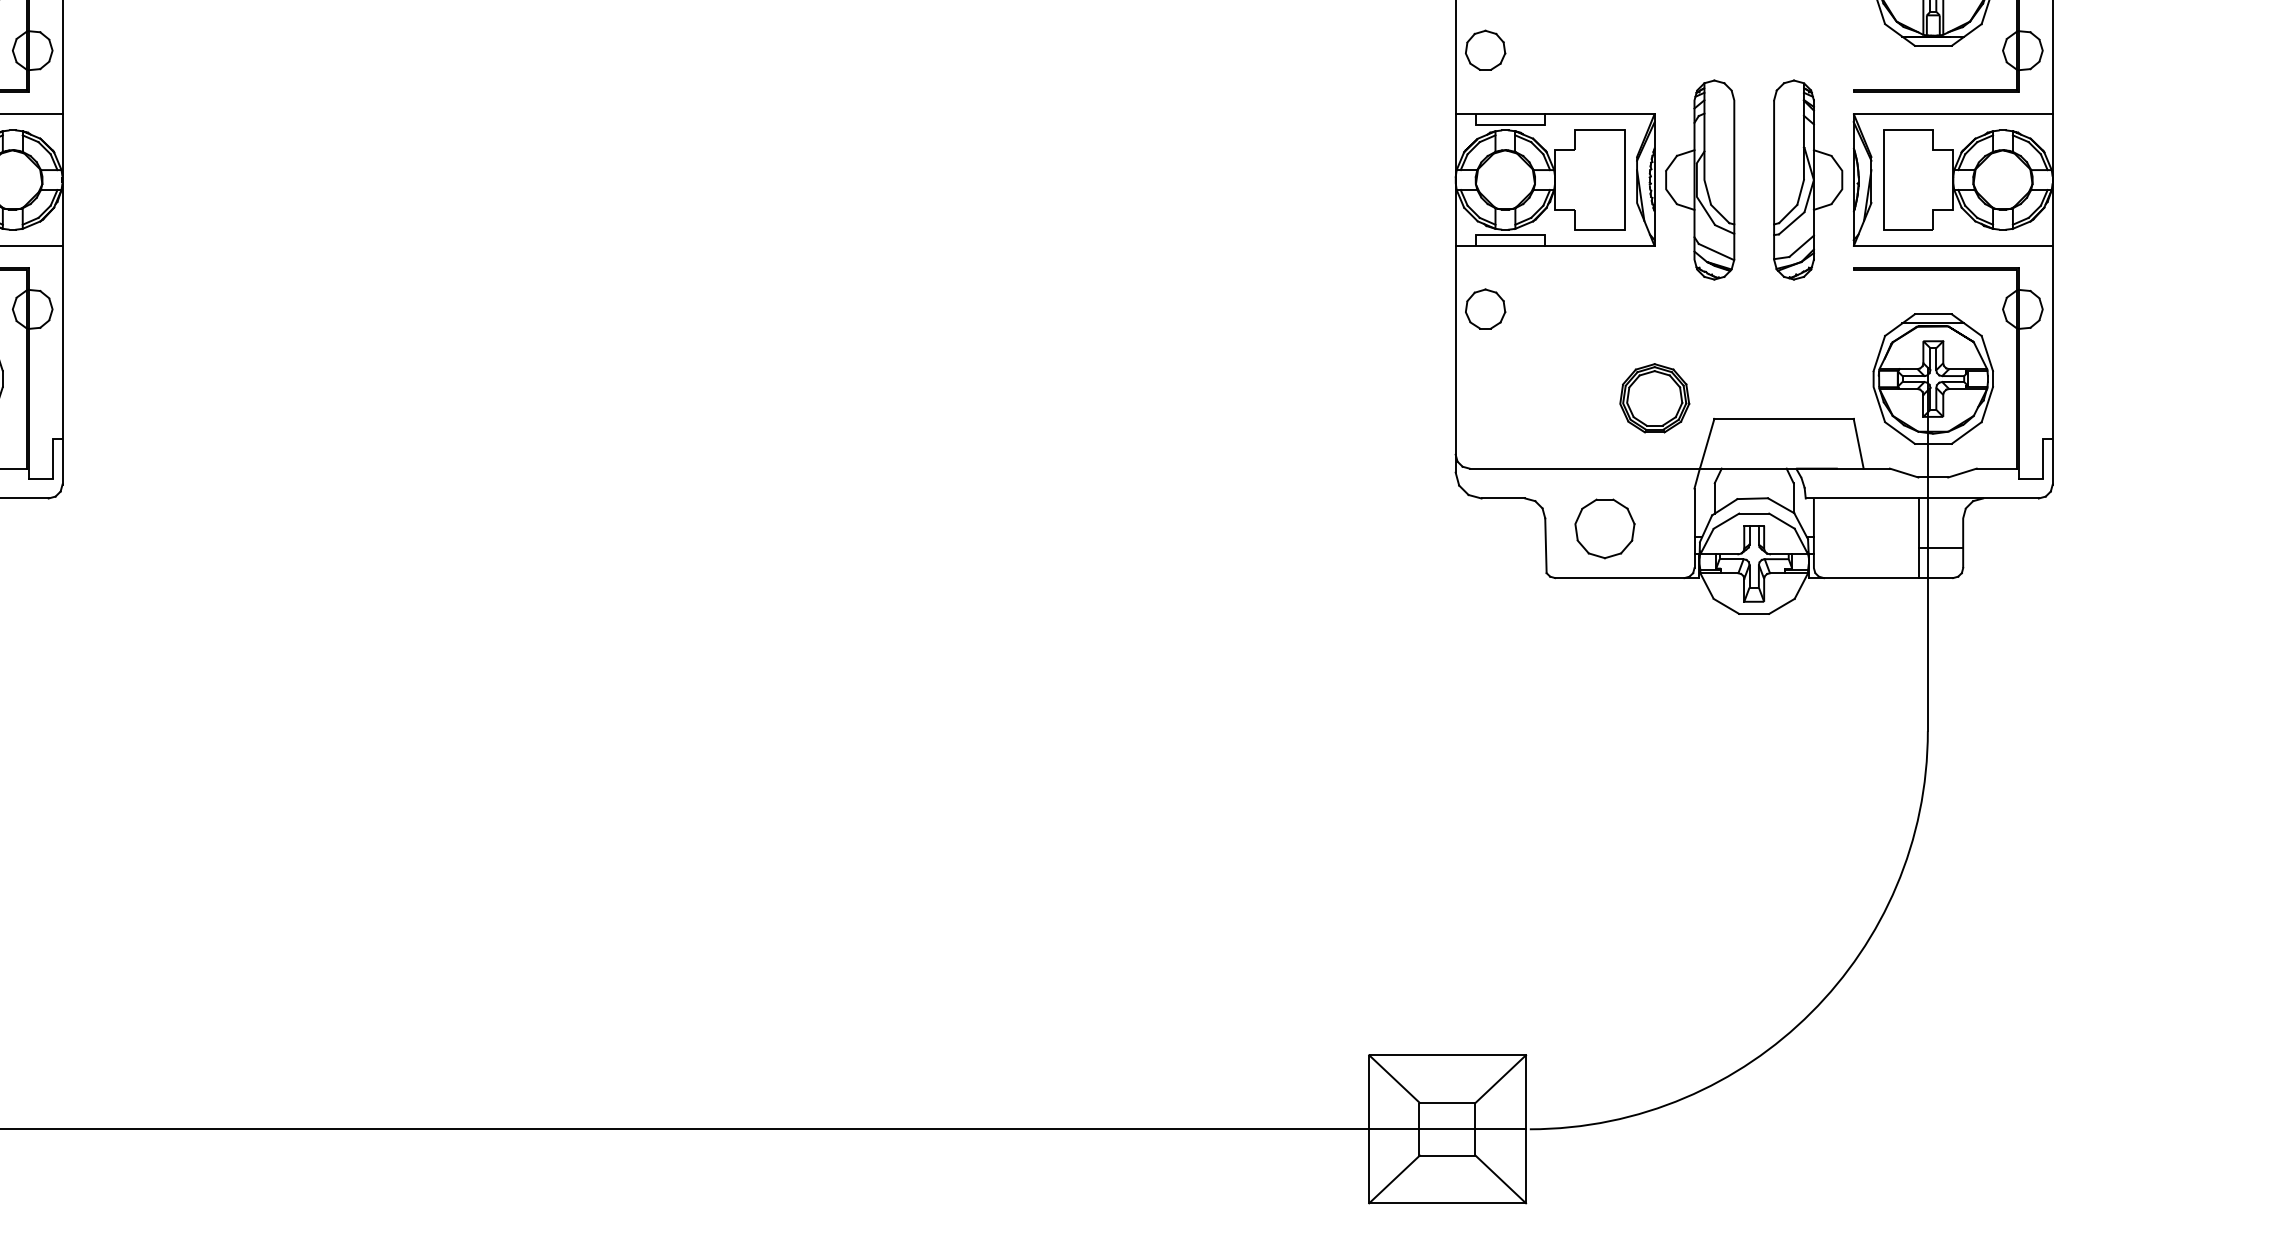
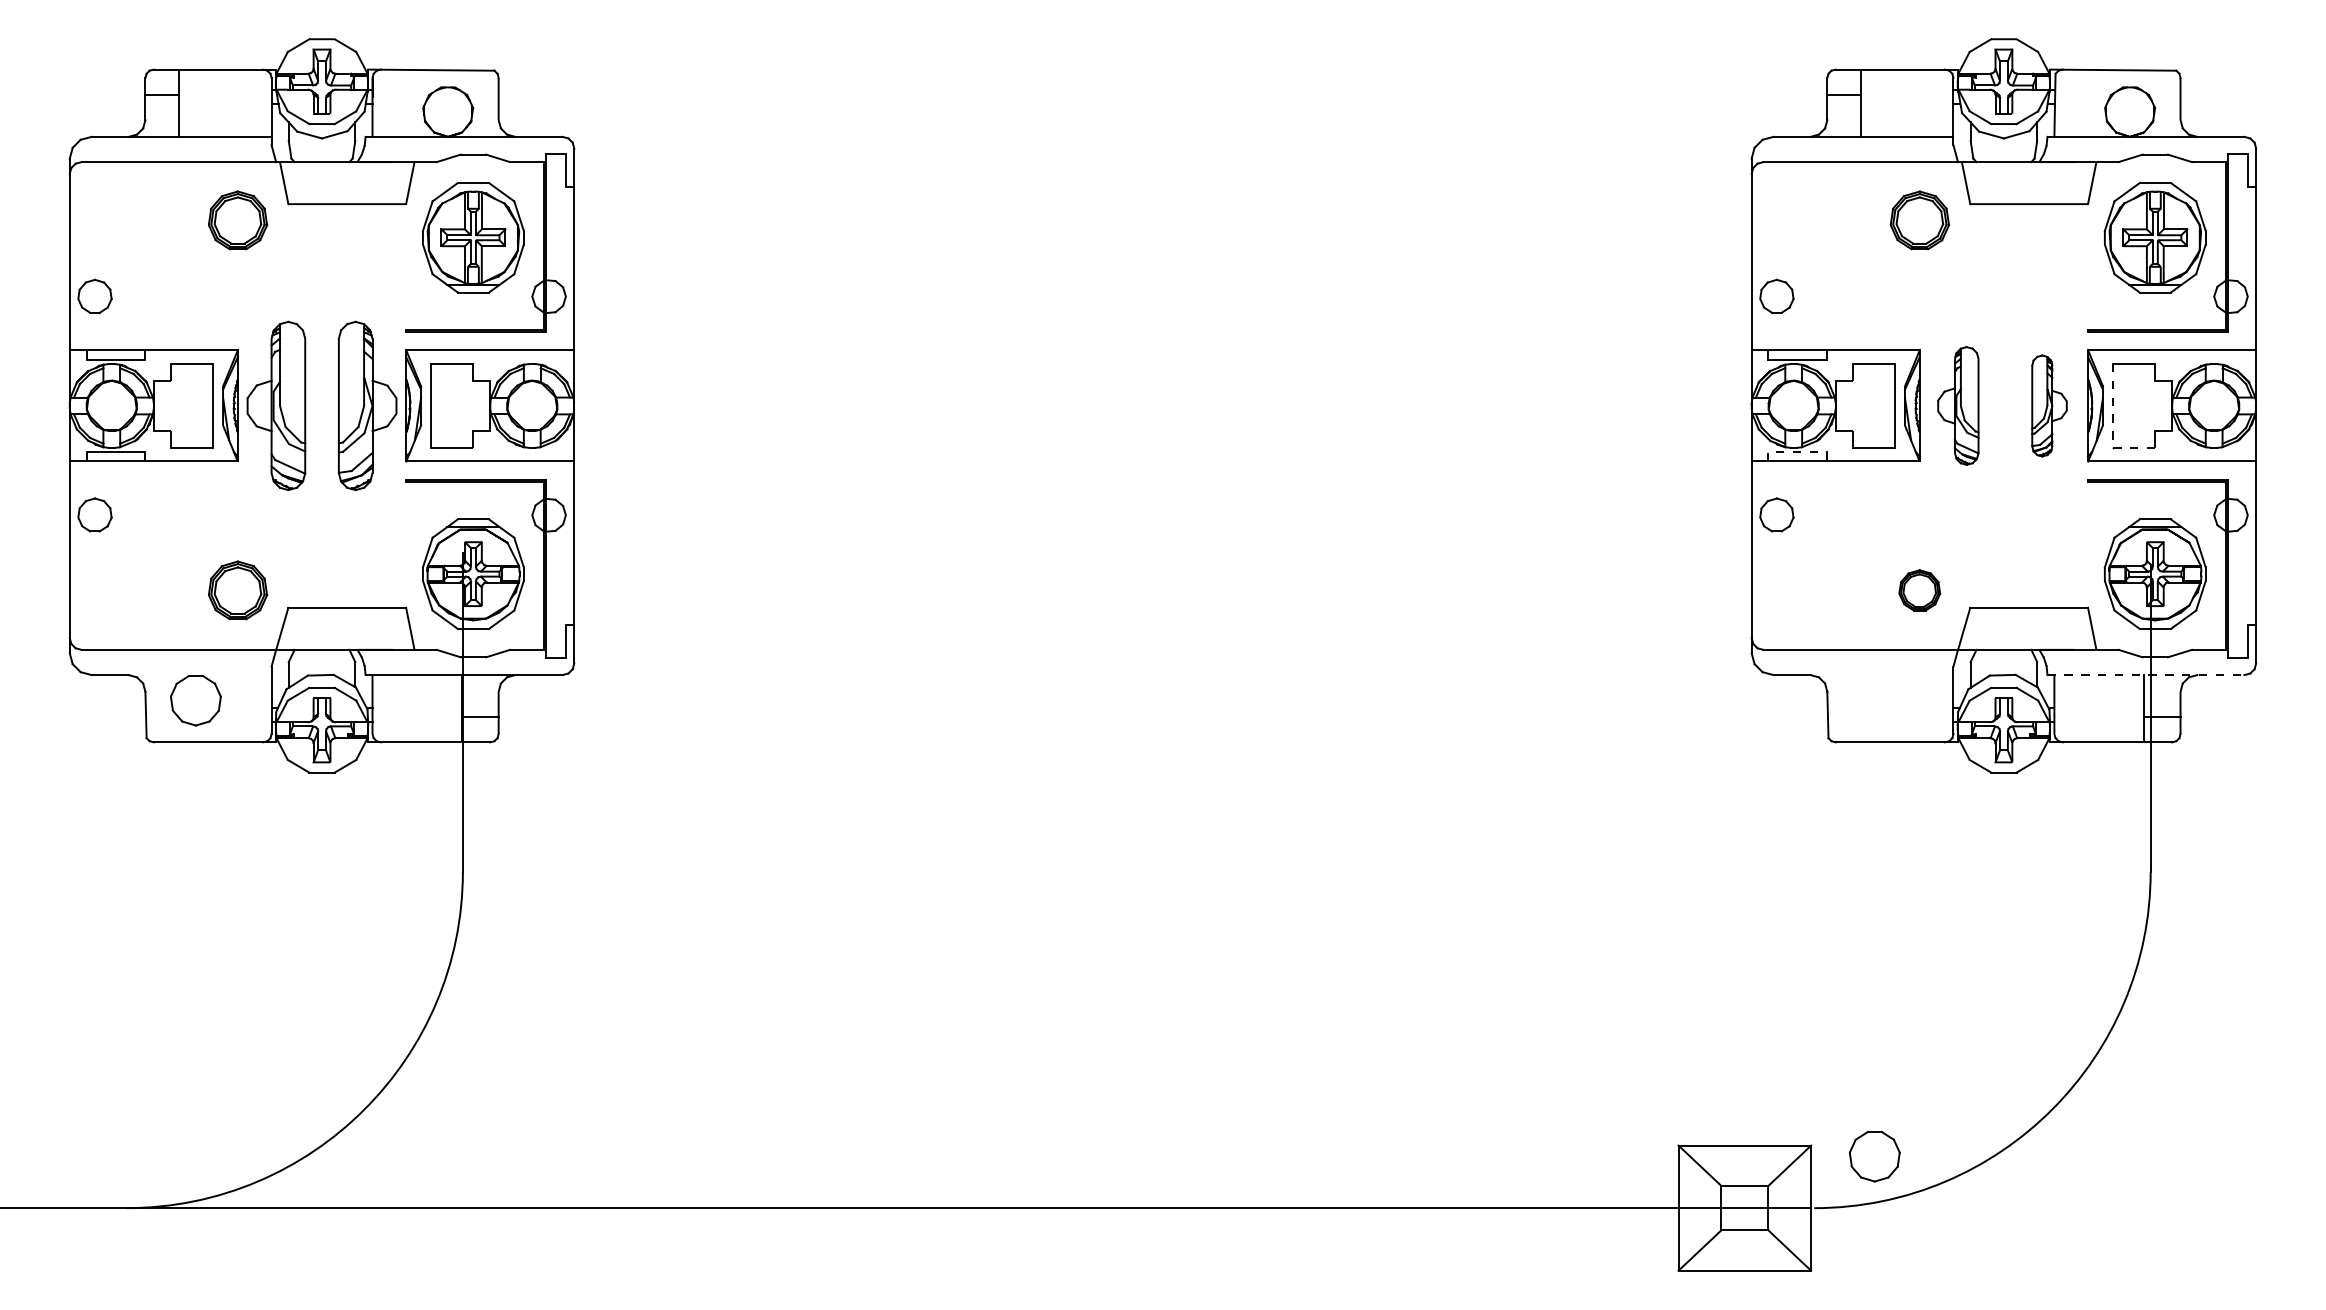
part: (1700, 179) -> (1958, 405), size x0.7
part: (1808, 179) -> (2049, 405), size x0.6
line: (1883, 206) -> (2113, 428), solid -> dashed
line: (1504, 235) -> (1792, 452), solid -> dashed
part: (1654, 398) -> (1919, 590), size x0.7
line: (1922, 498) -> (2146, 675), solid -> dashed
part: (1604, 528) -> (1874, 1156), moved

